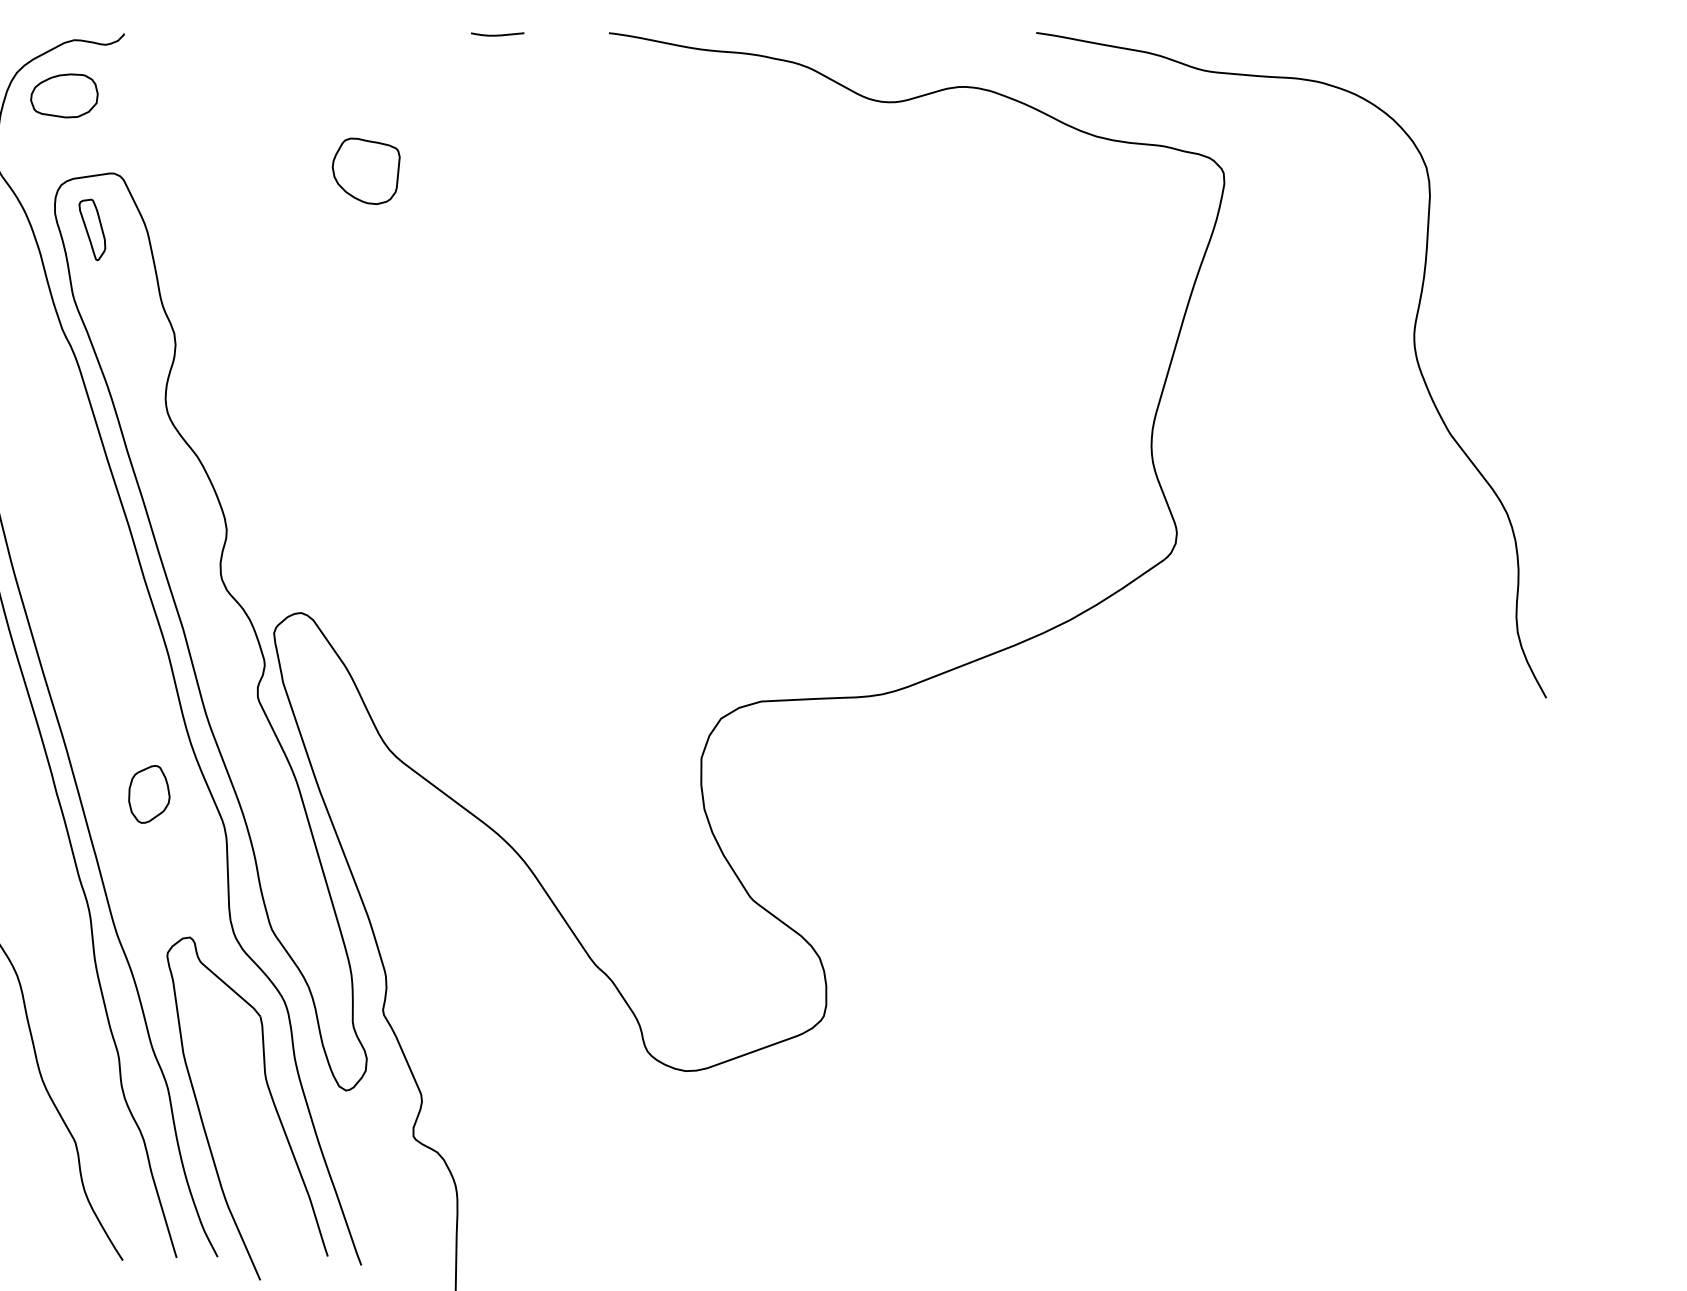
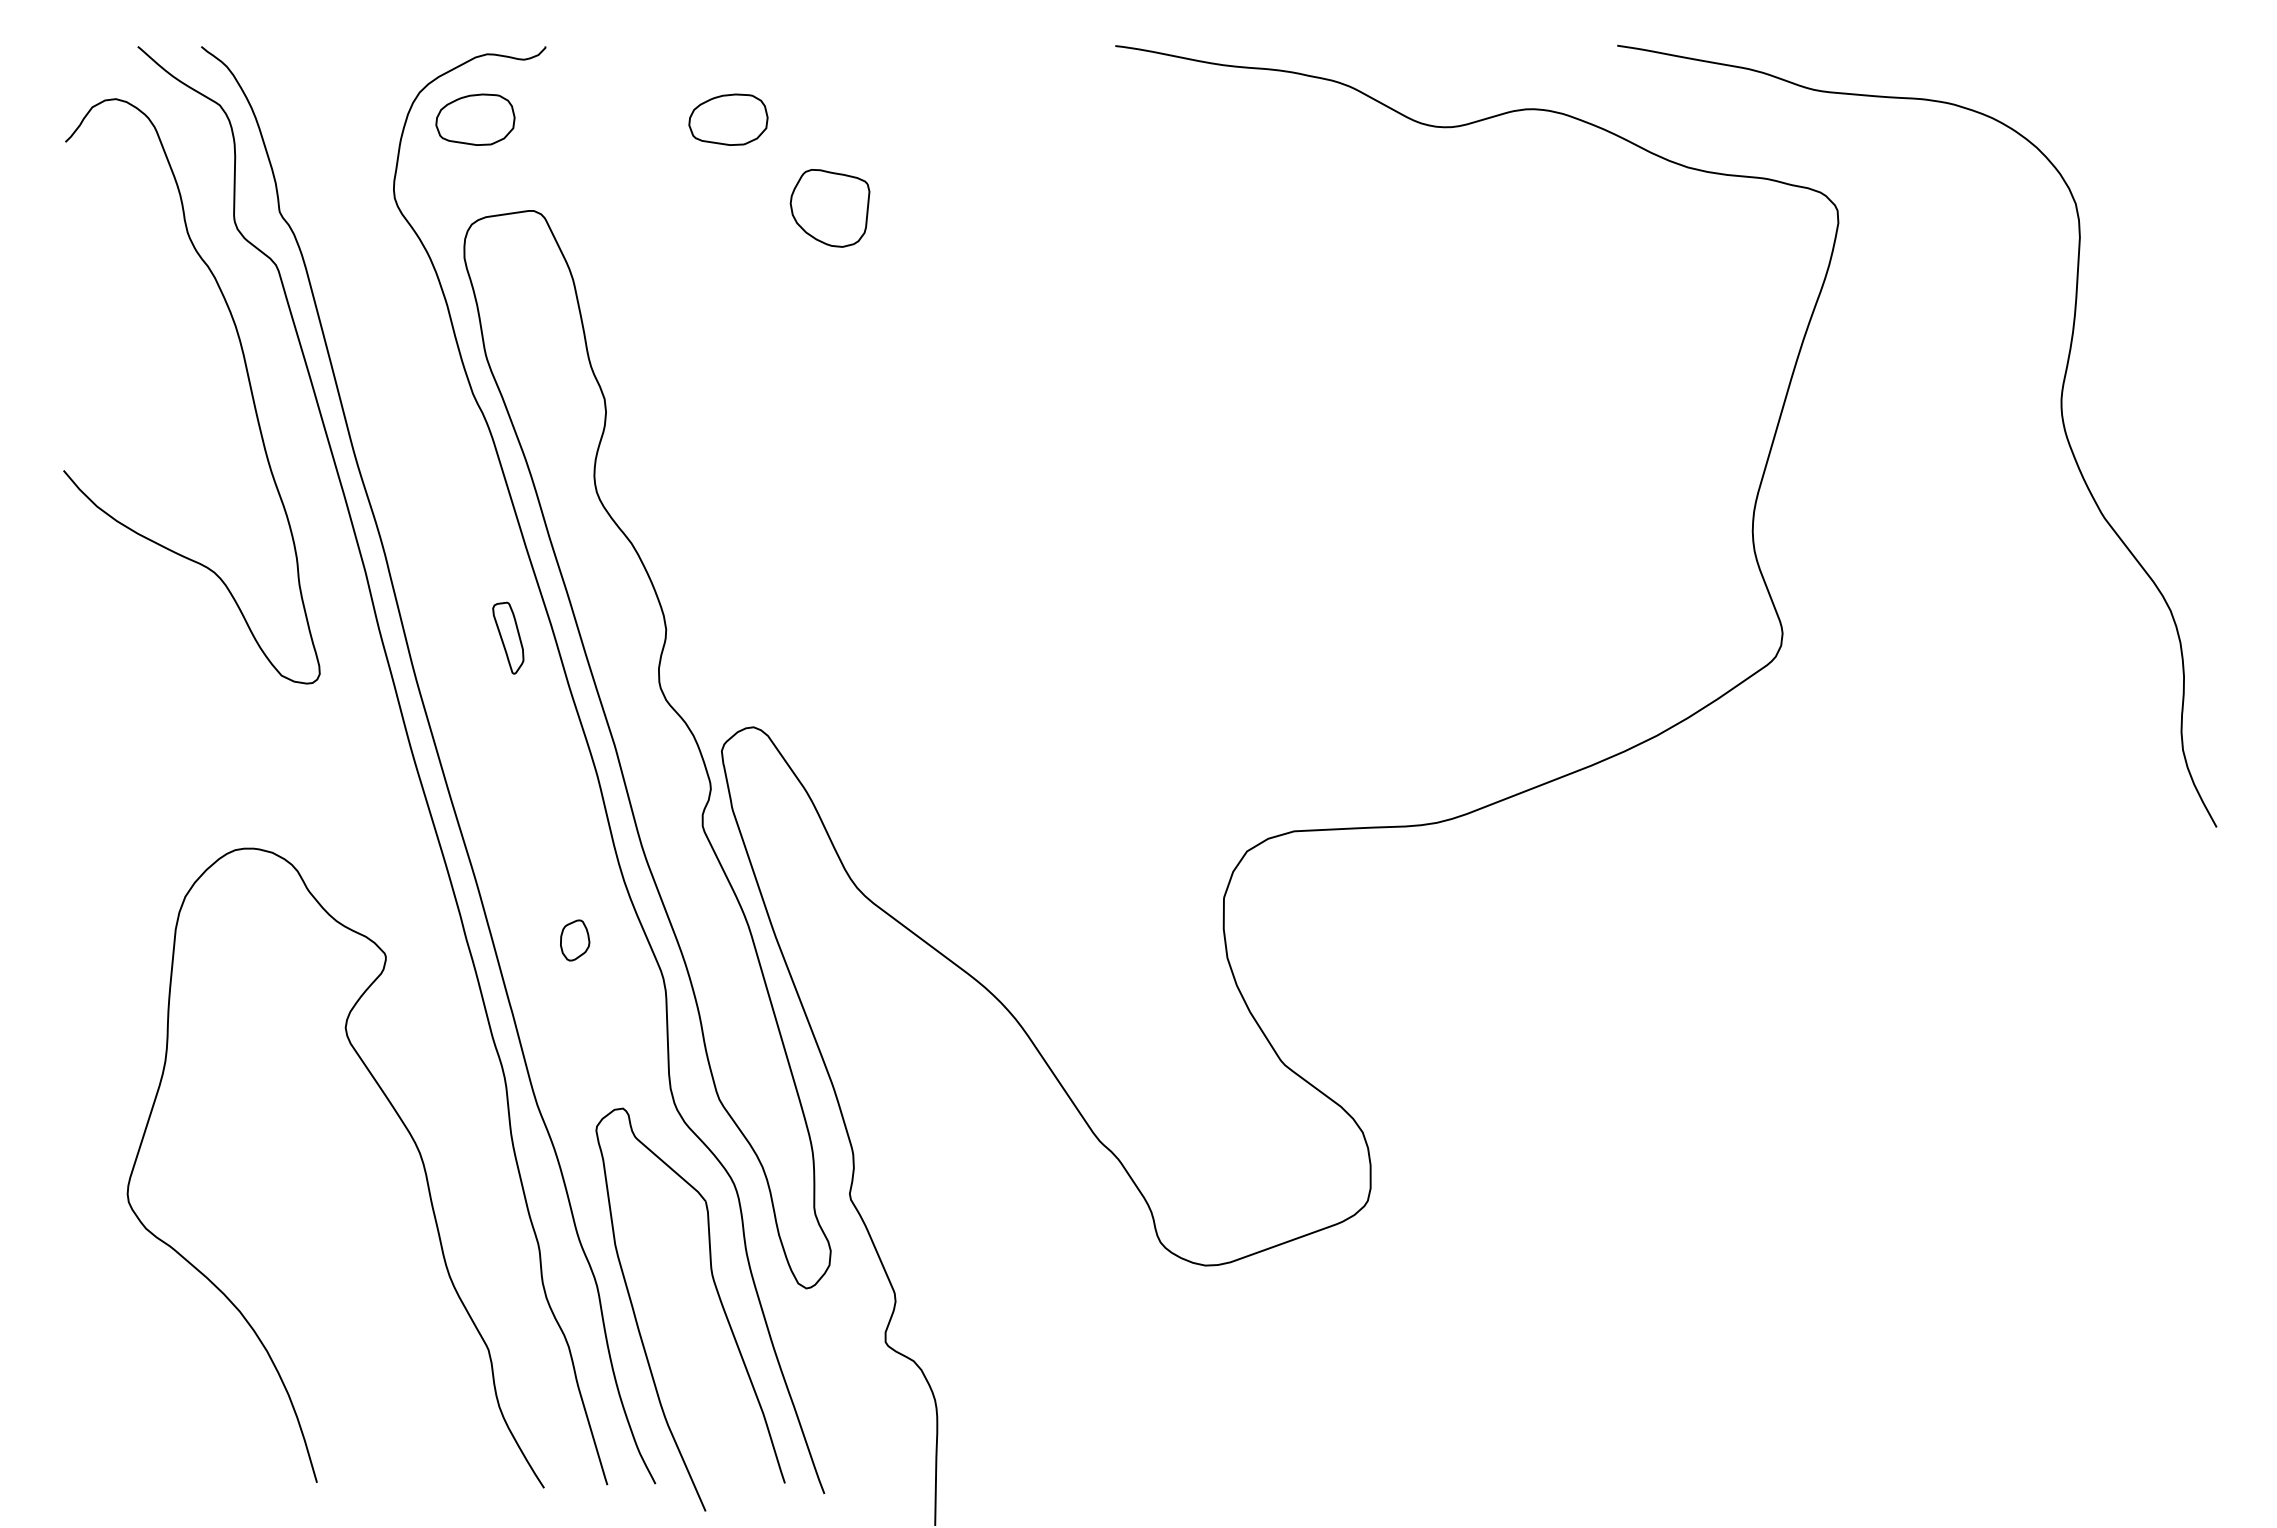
curve: (498, 34) -> (985, 47), removed
part: (279, 95) -> (728, 119), added
part: (92, 229) -> (508, 637), moved
part: (148, 794) -> (574, 940), size x0.6

